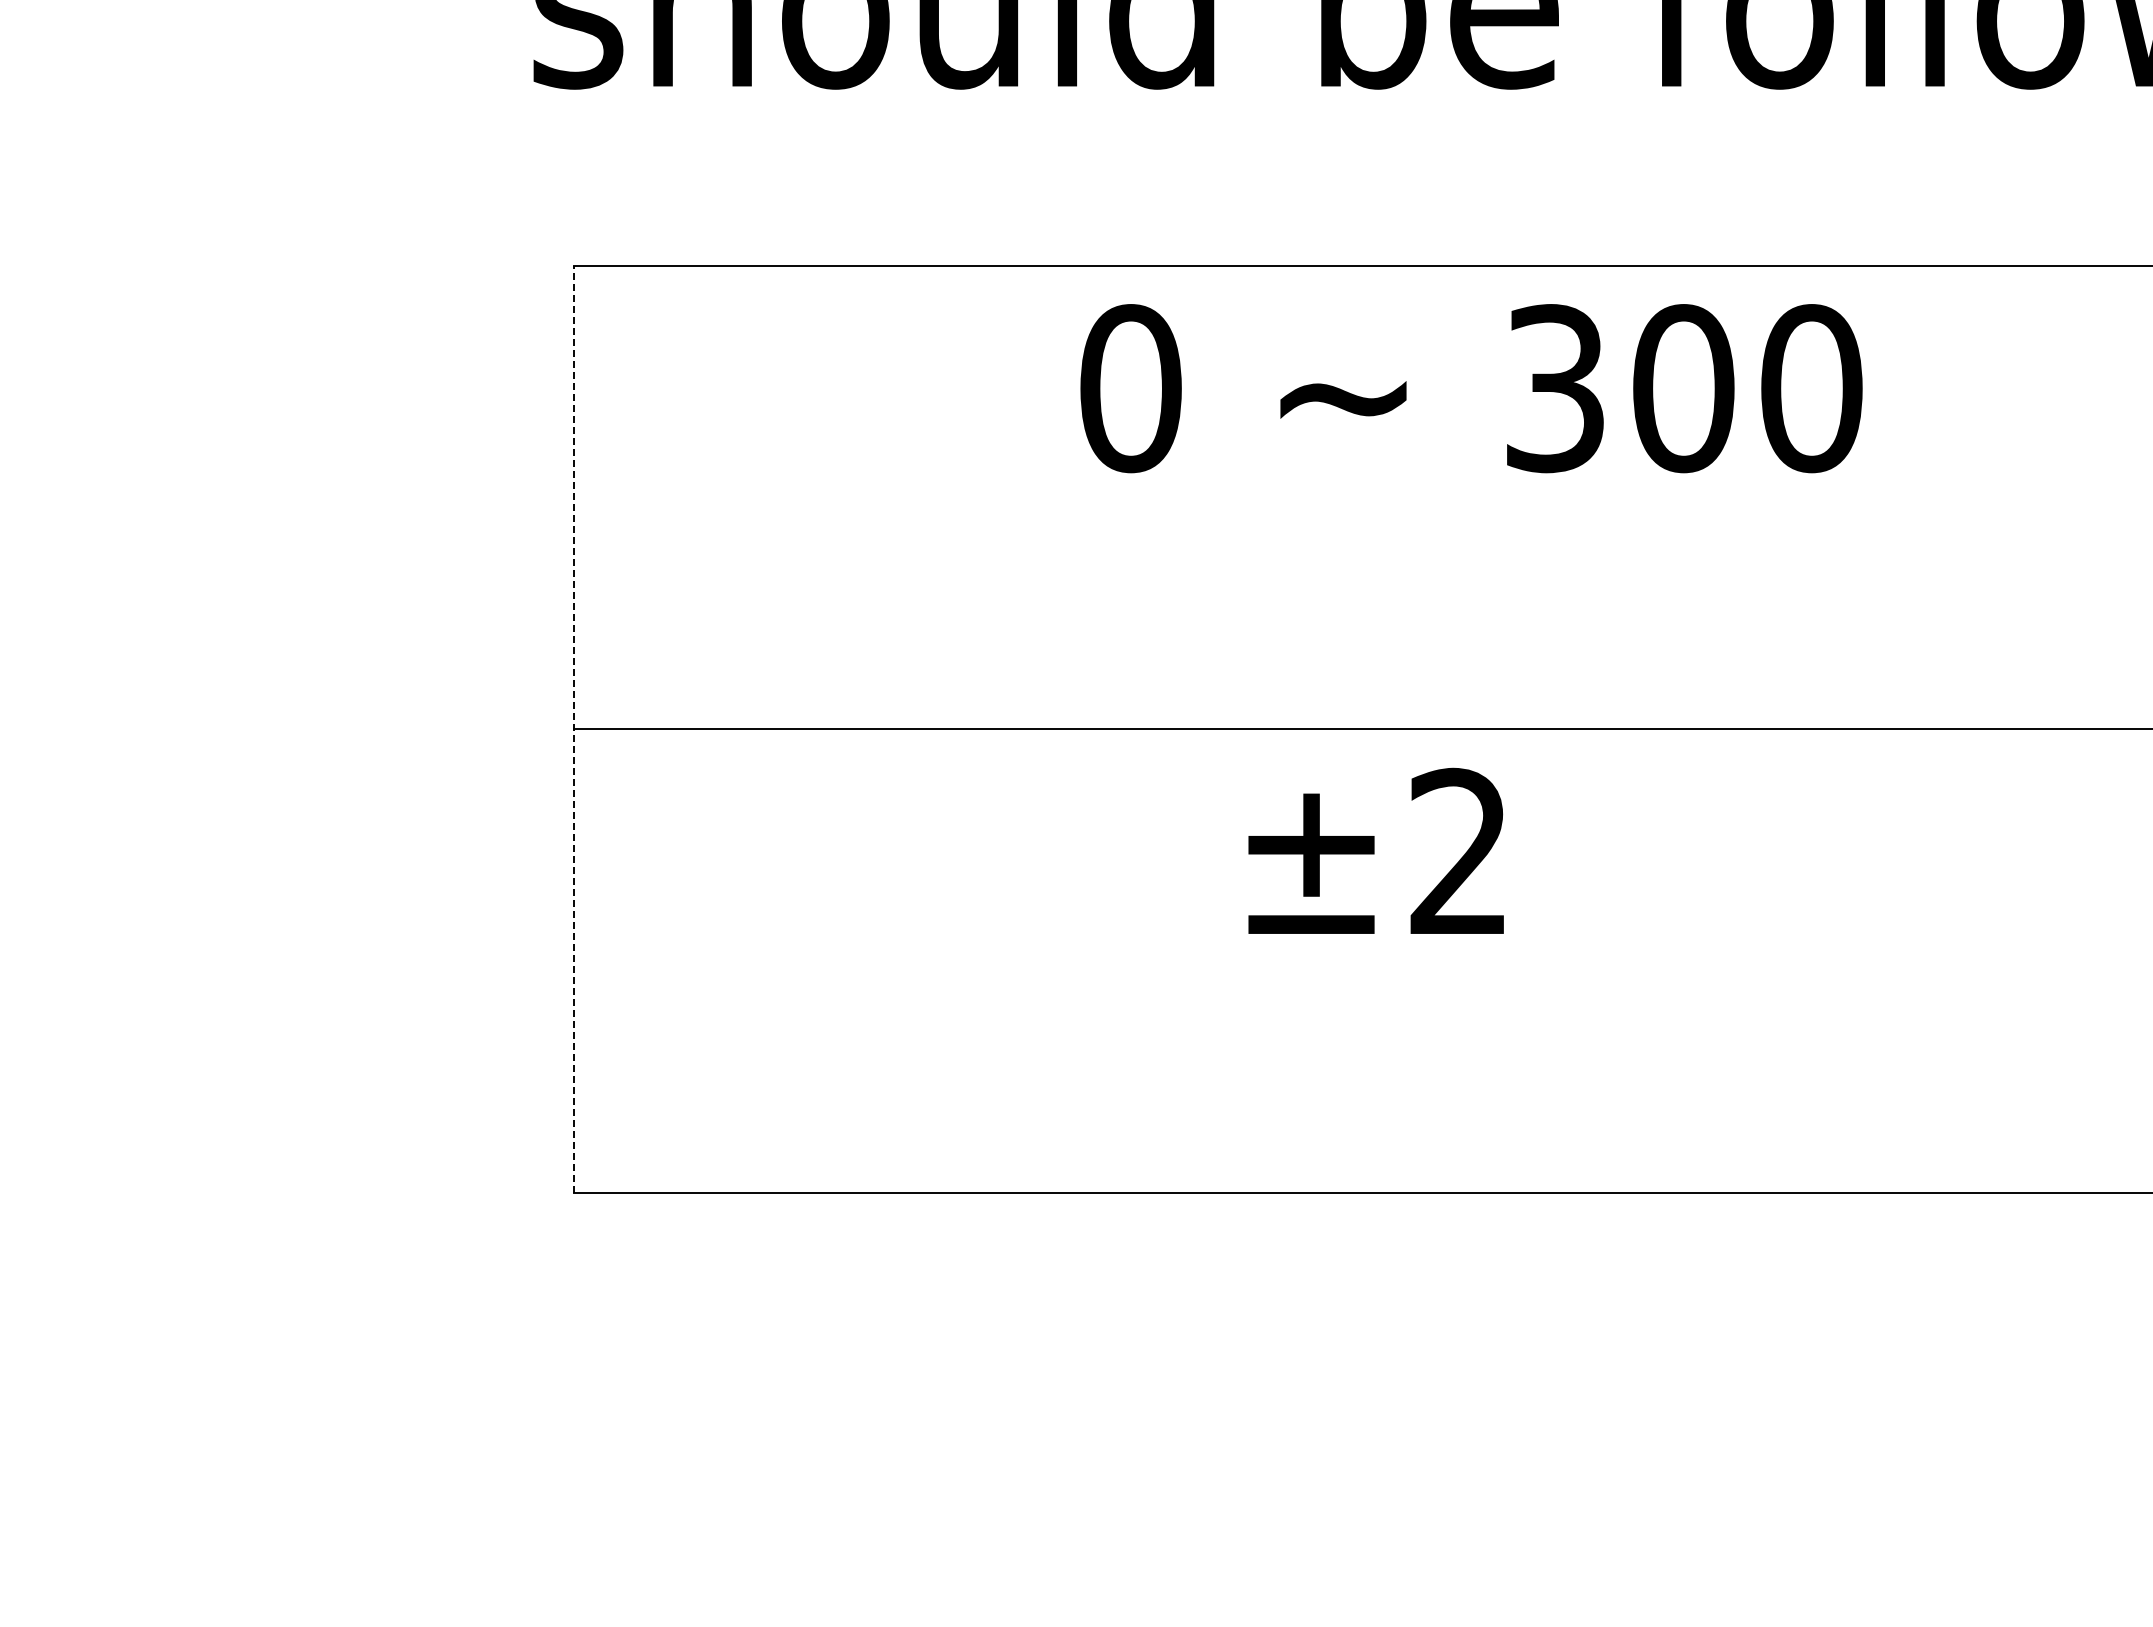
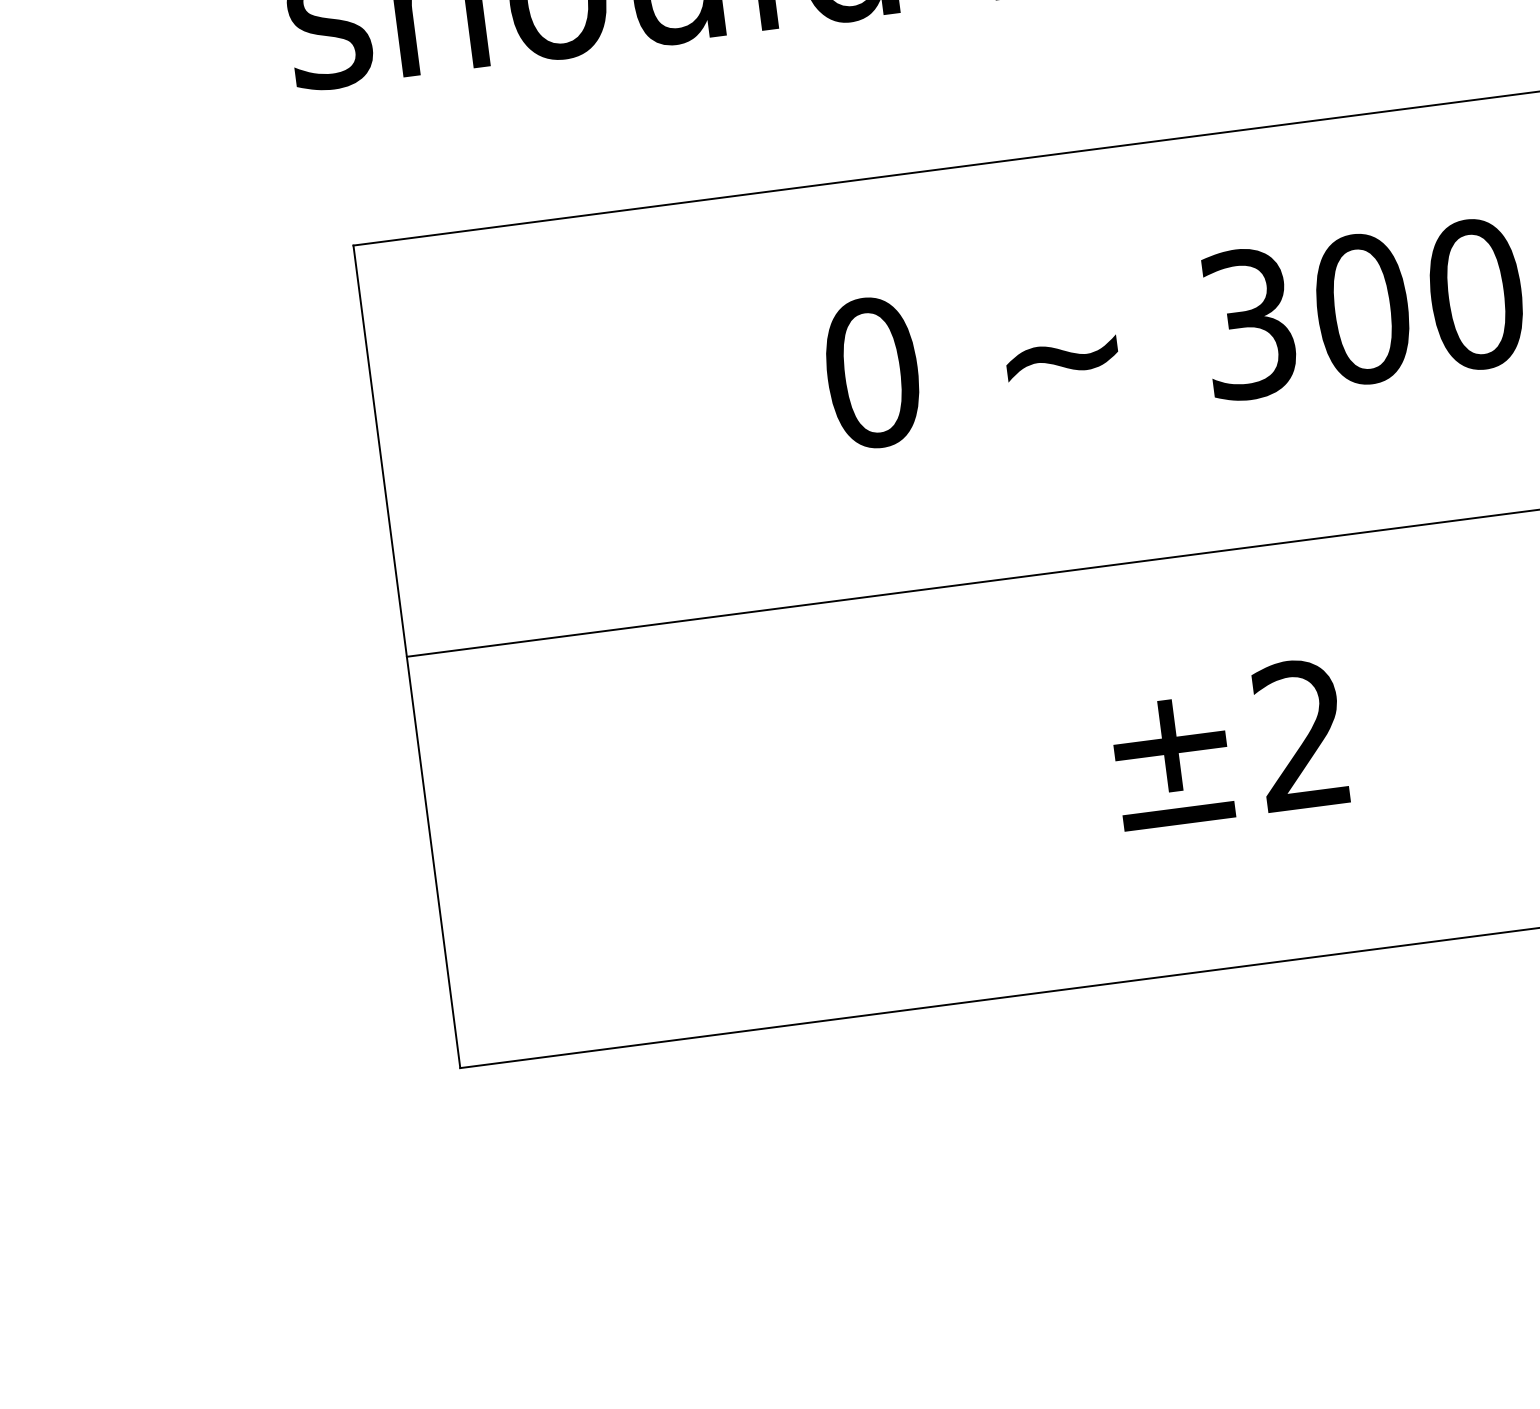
text: (1471, 388) -> (1174, 333), moved
line: (573, 729) -> (406, 656), dashed -> solid
text: (1375, 850) -> (1227, 743), moved

